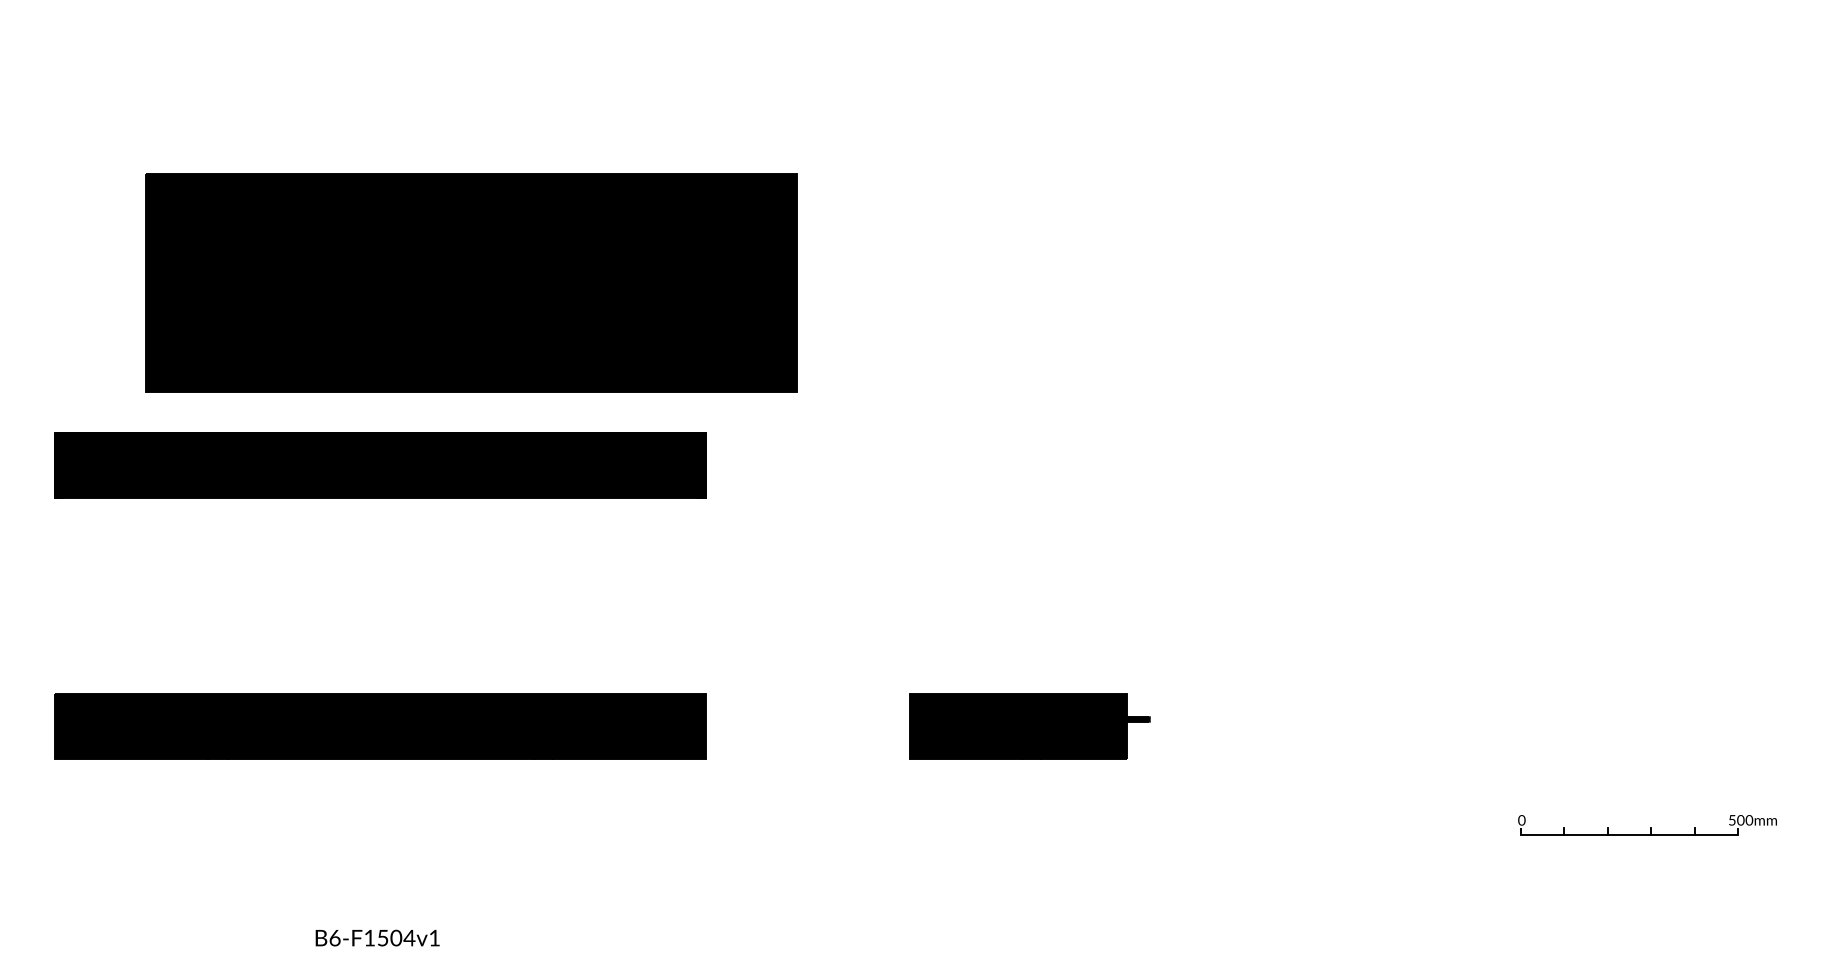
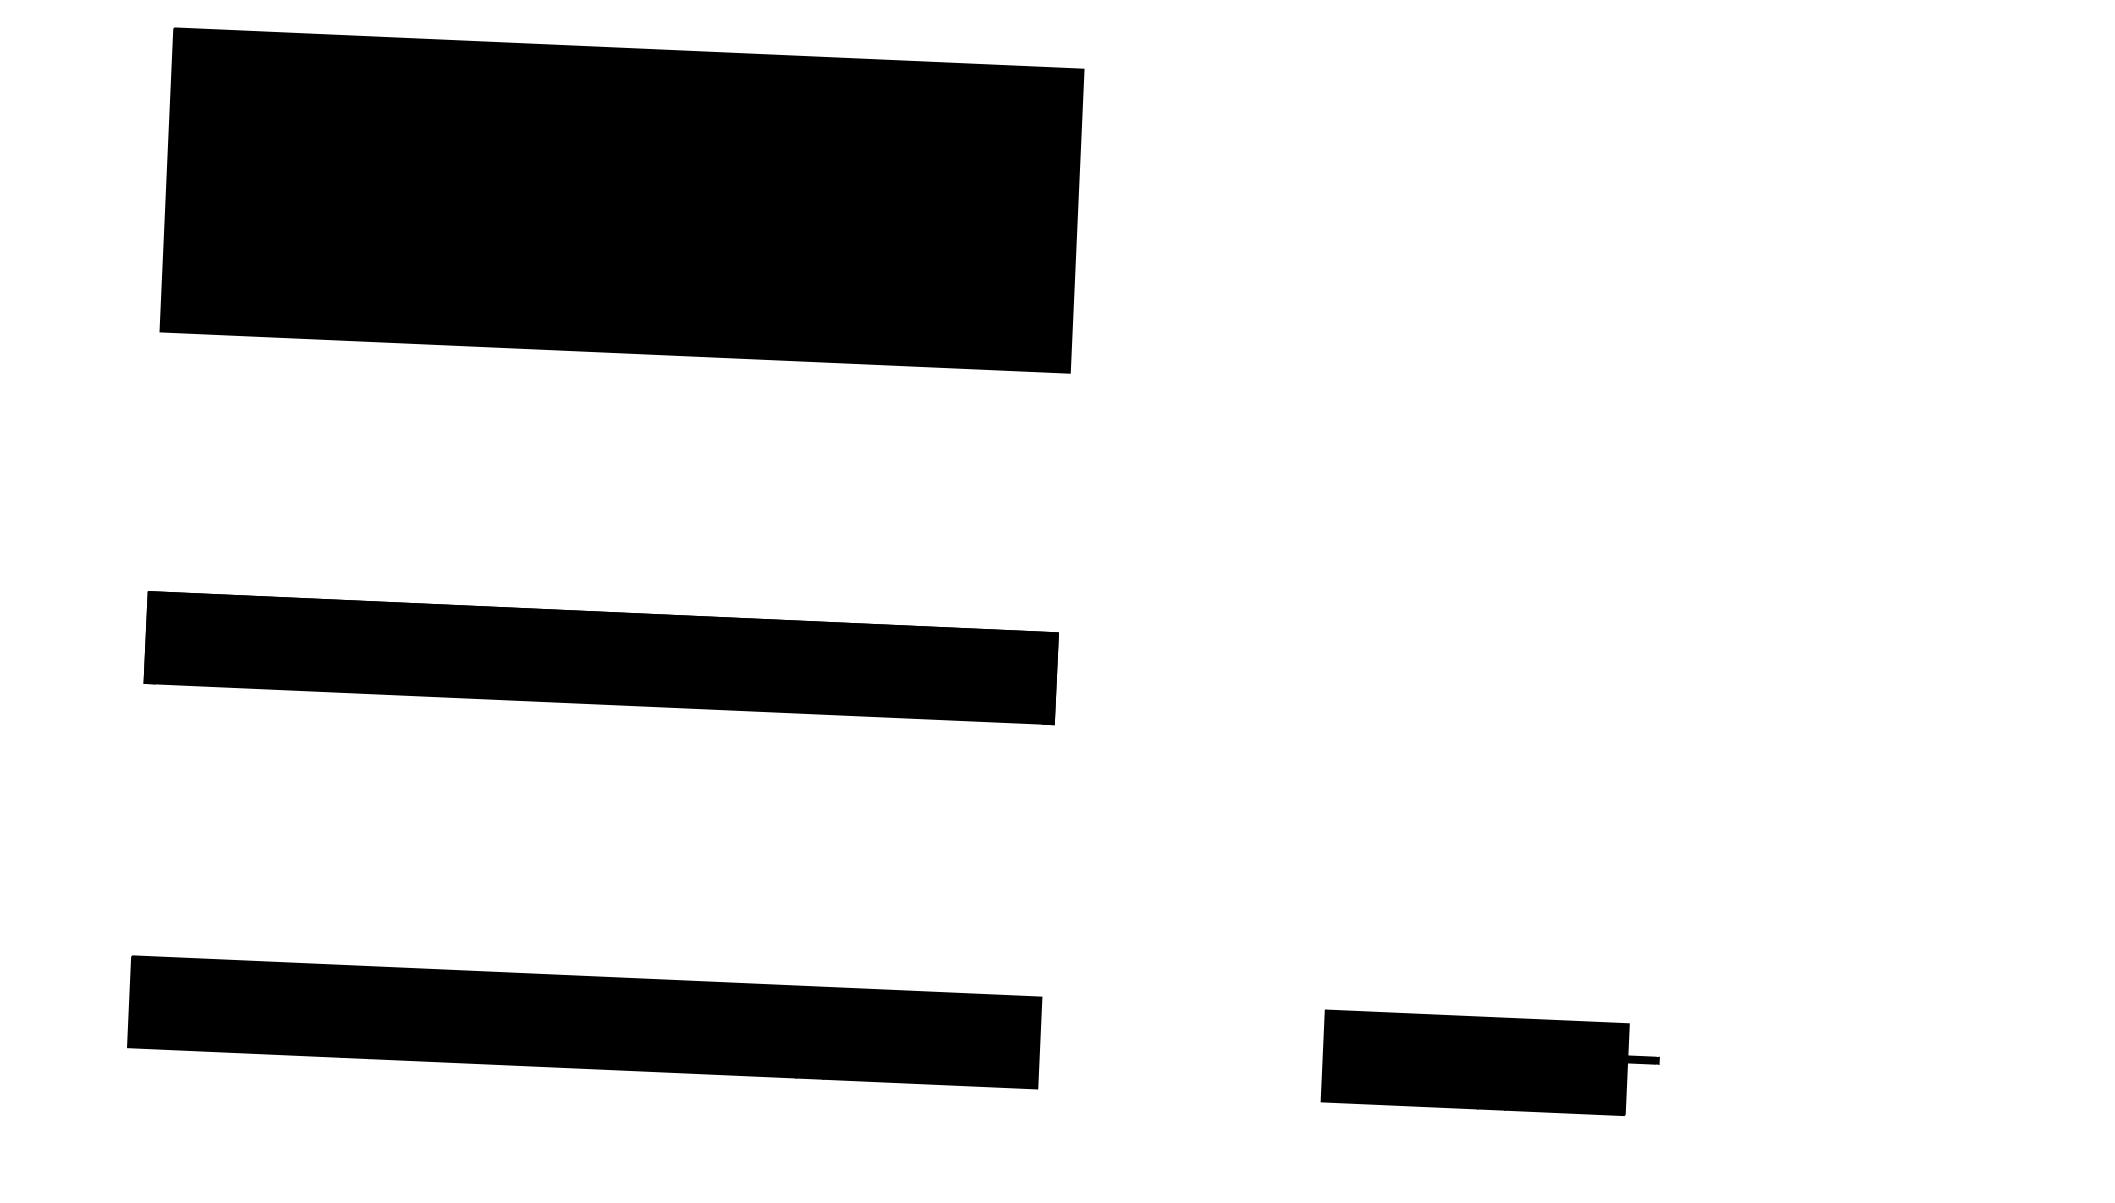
part: (471, 282) -> (621, 199), moved

